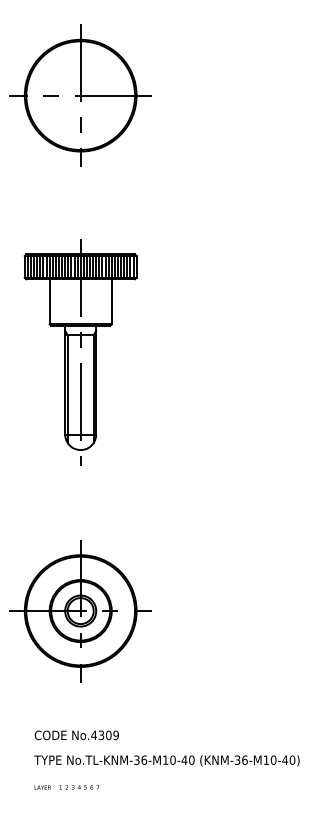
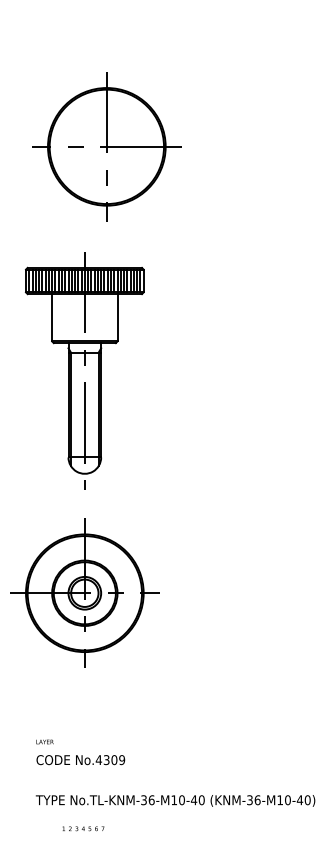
part: (80, 95) -> (106, 146), moved
part: (80, 610) -> (84, 592), moved
text: (76, 735) -> (80, 760), moved
text: (42, 787) -> (44, 741), moved

